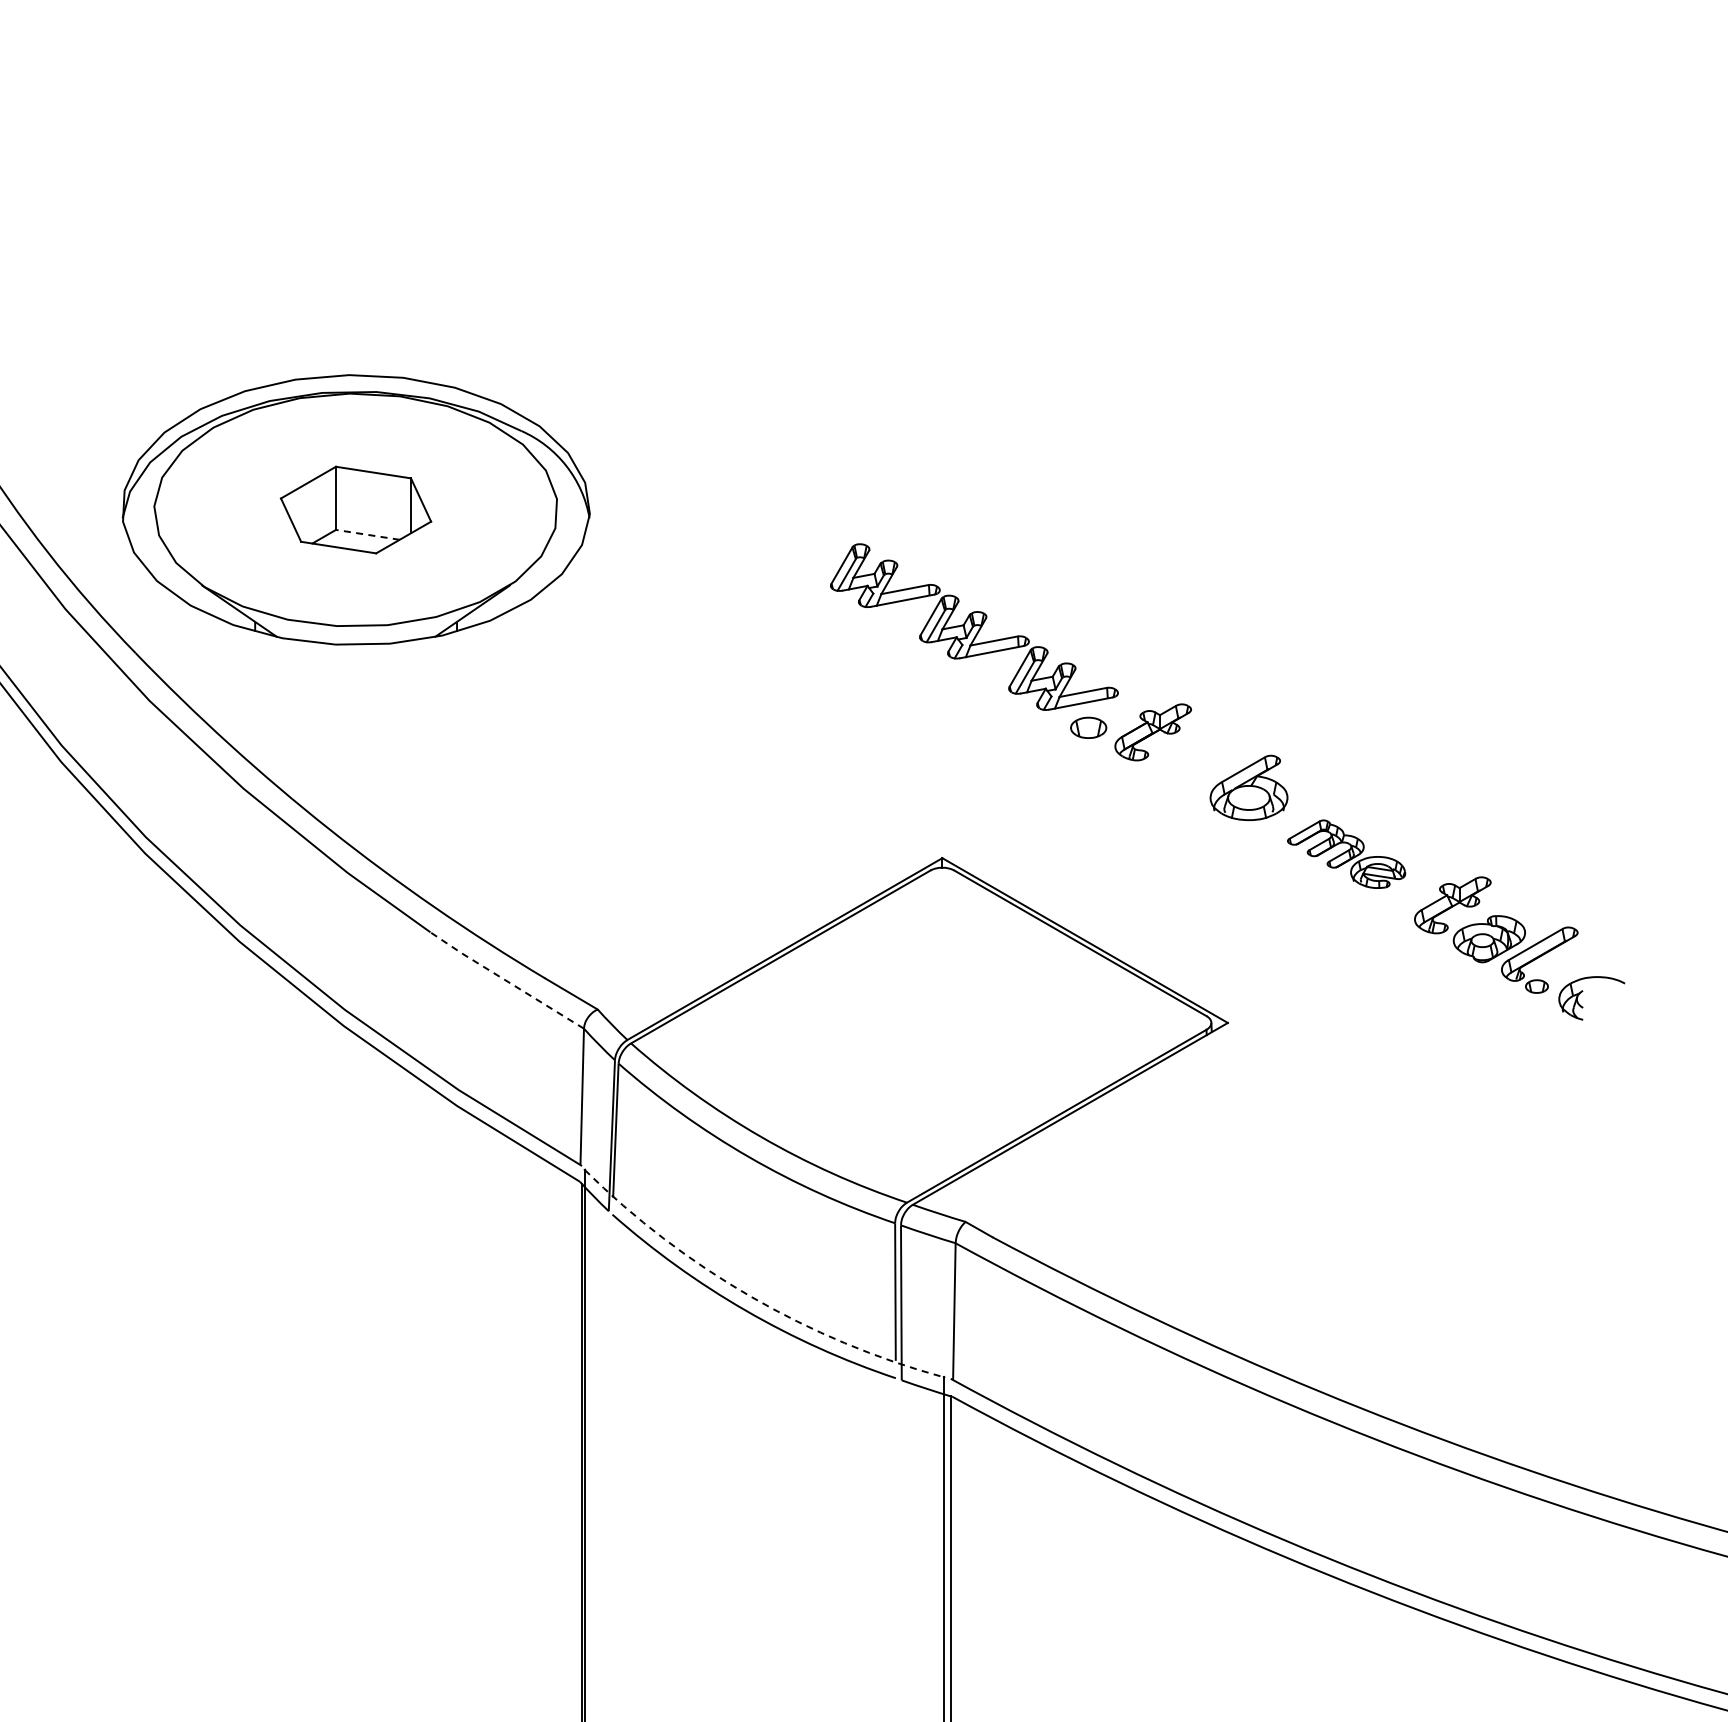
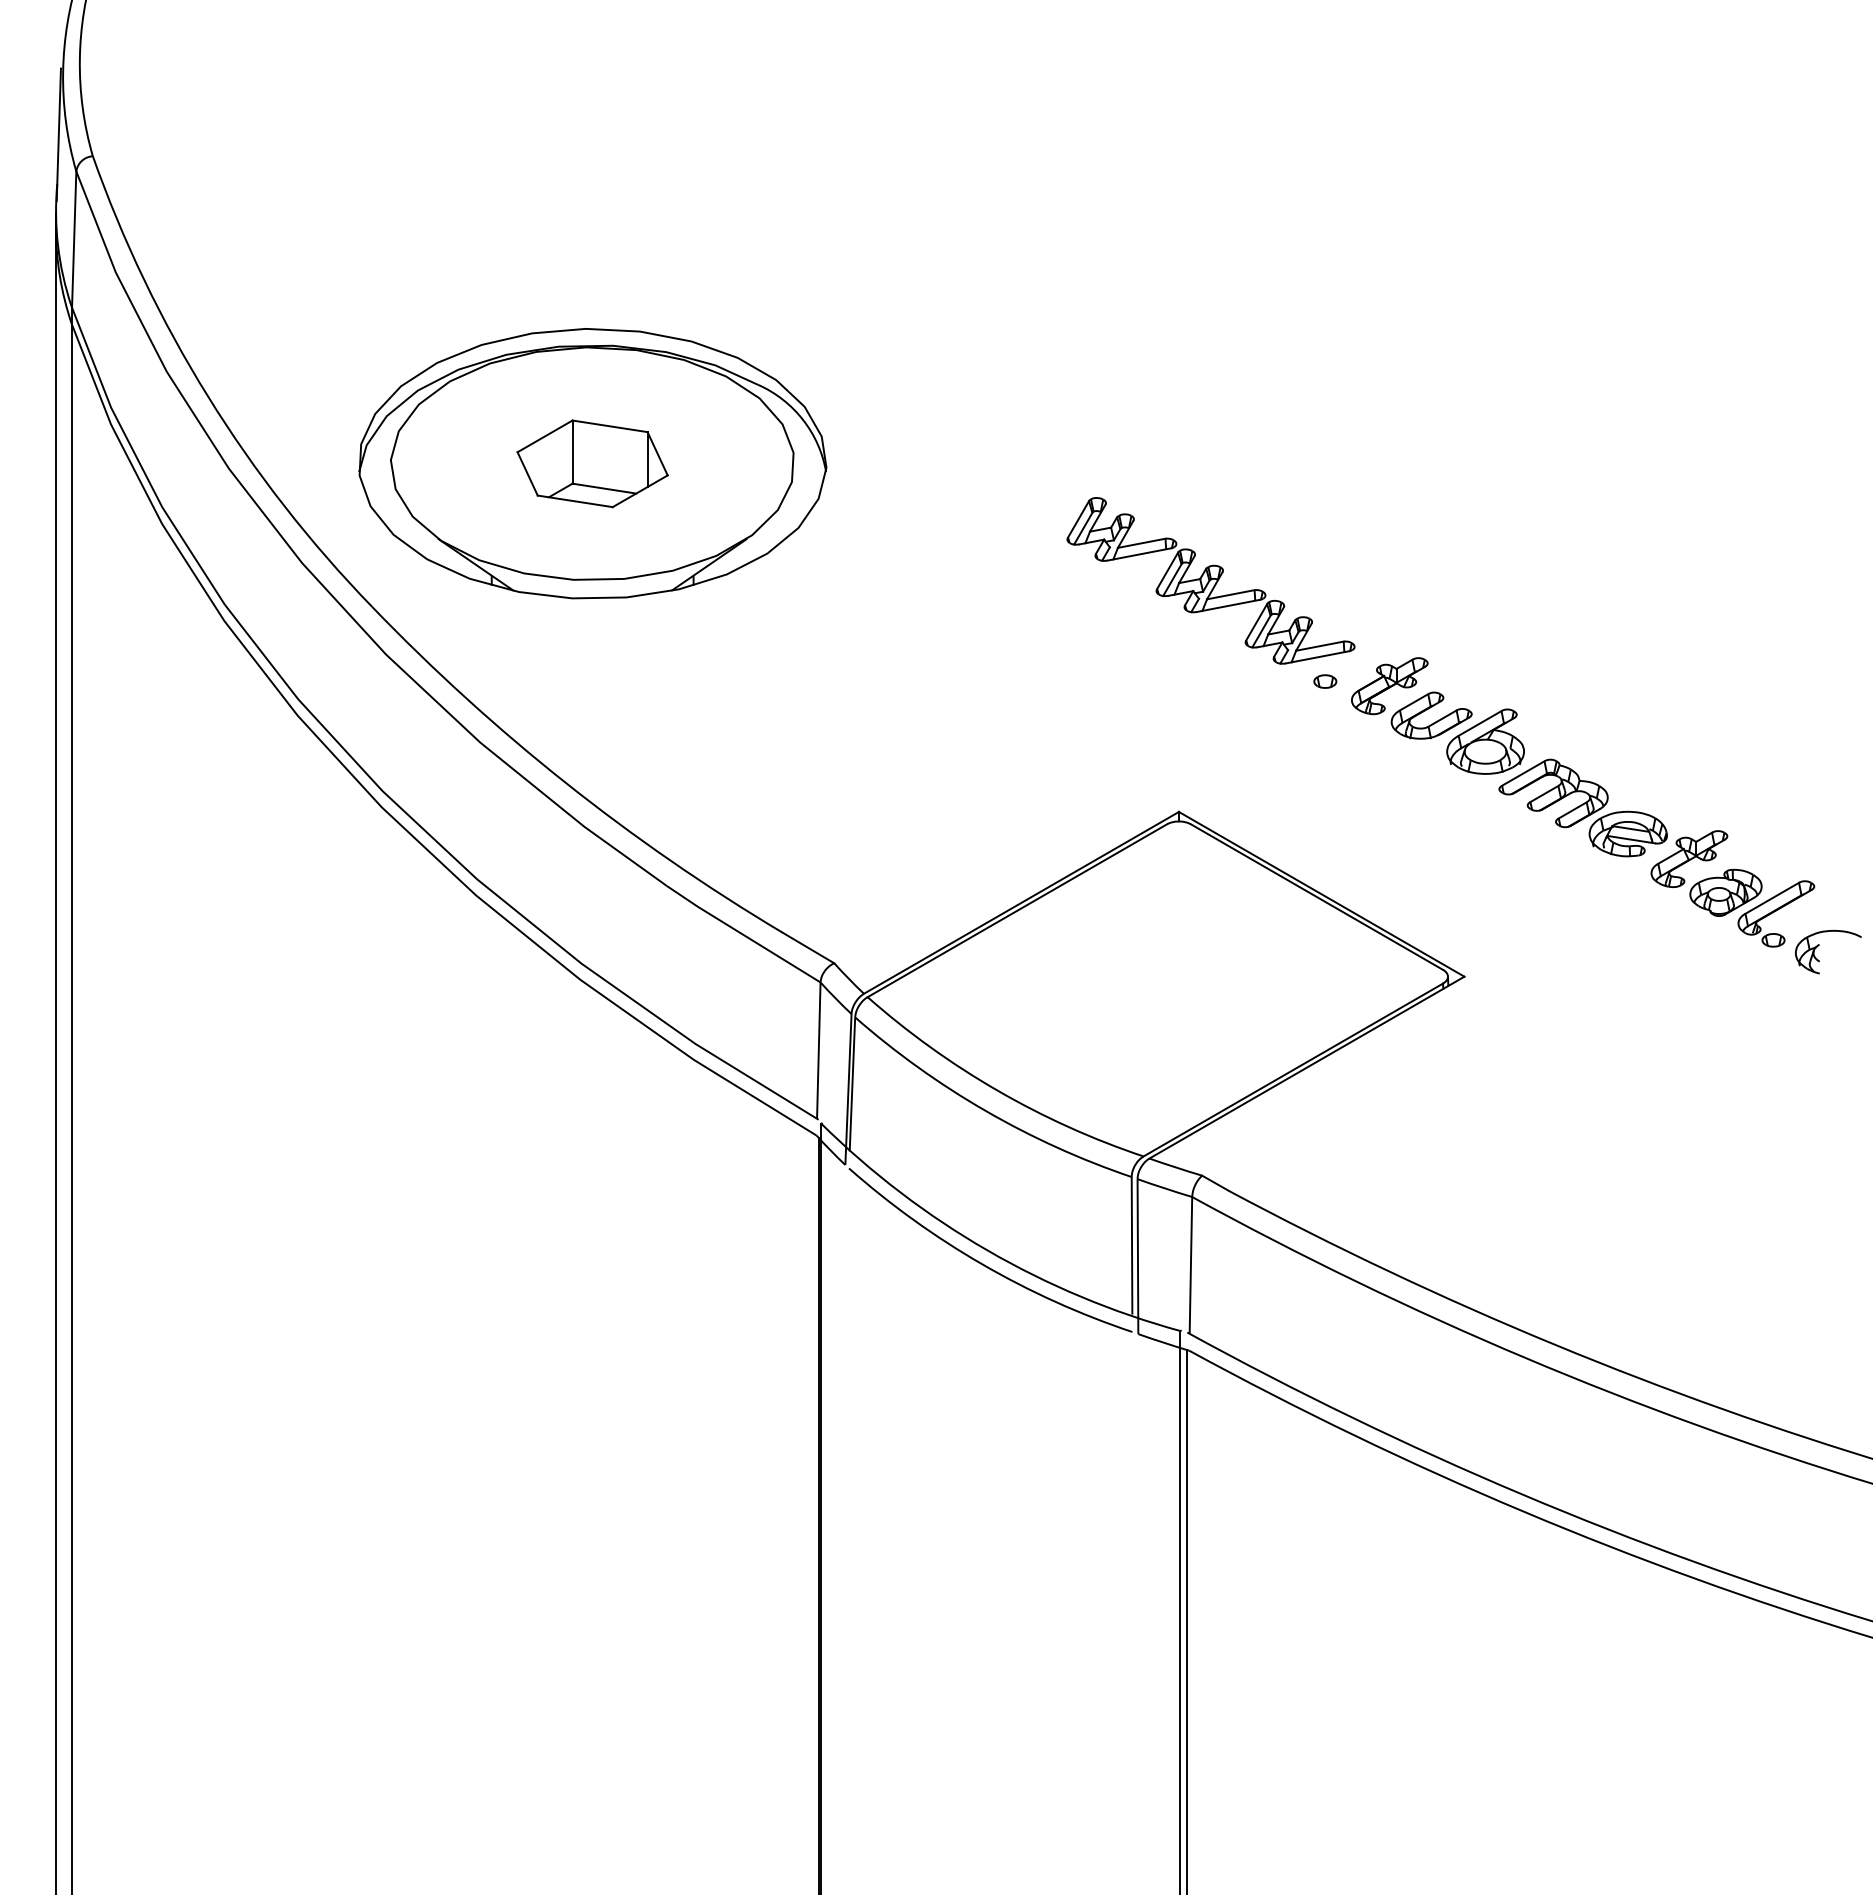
line: (366, 534) -> (603, 488), dashed -> solid
part: (1088, 727) -> (1325, 681), size x0.62
part: (1191, 755) -> (1428, 709), added
part: (1345, 853) -> (1582, 807), size x1.43
line: (505, 980) -> (742, 934), dashed -> solid
arc: (750, 1296) -> (987, 1250), dashed -> solid

